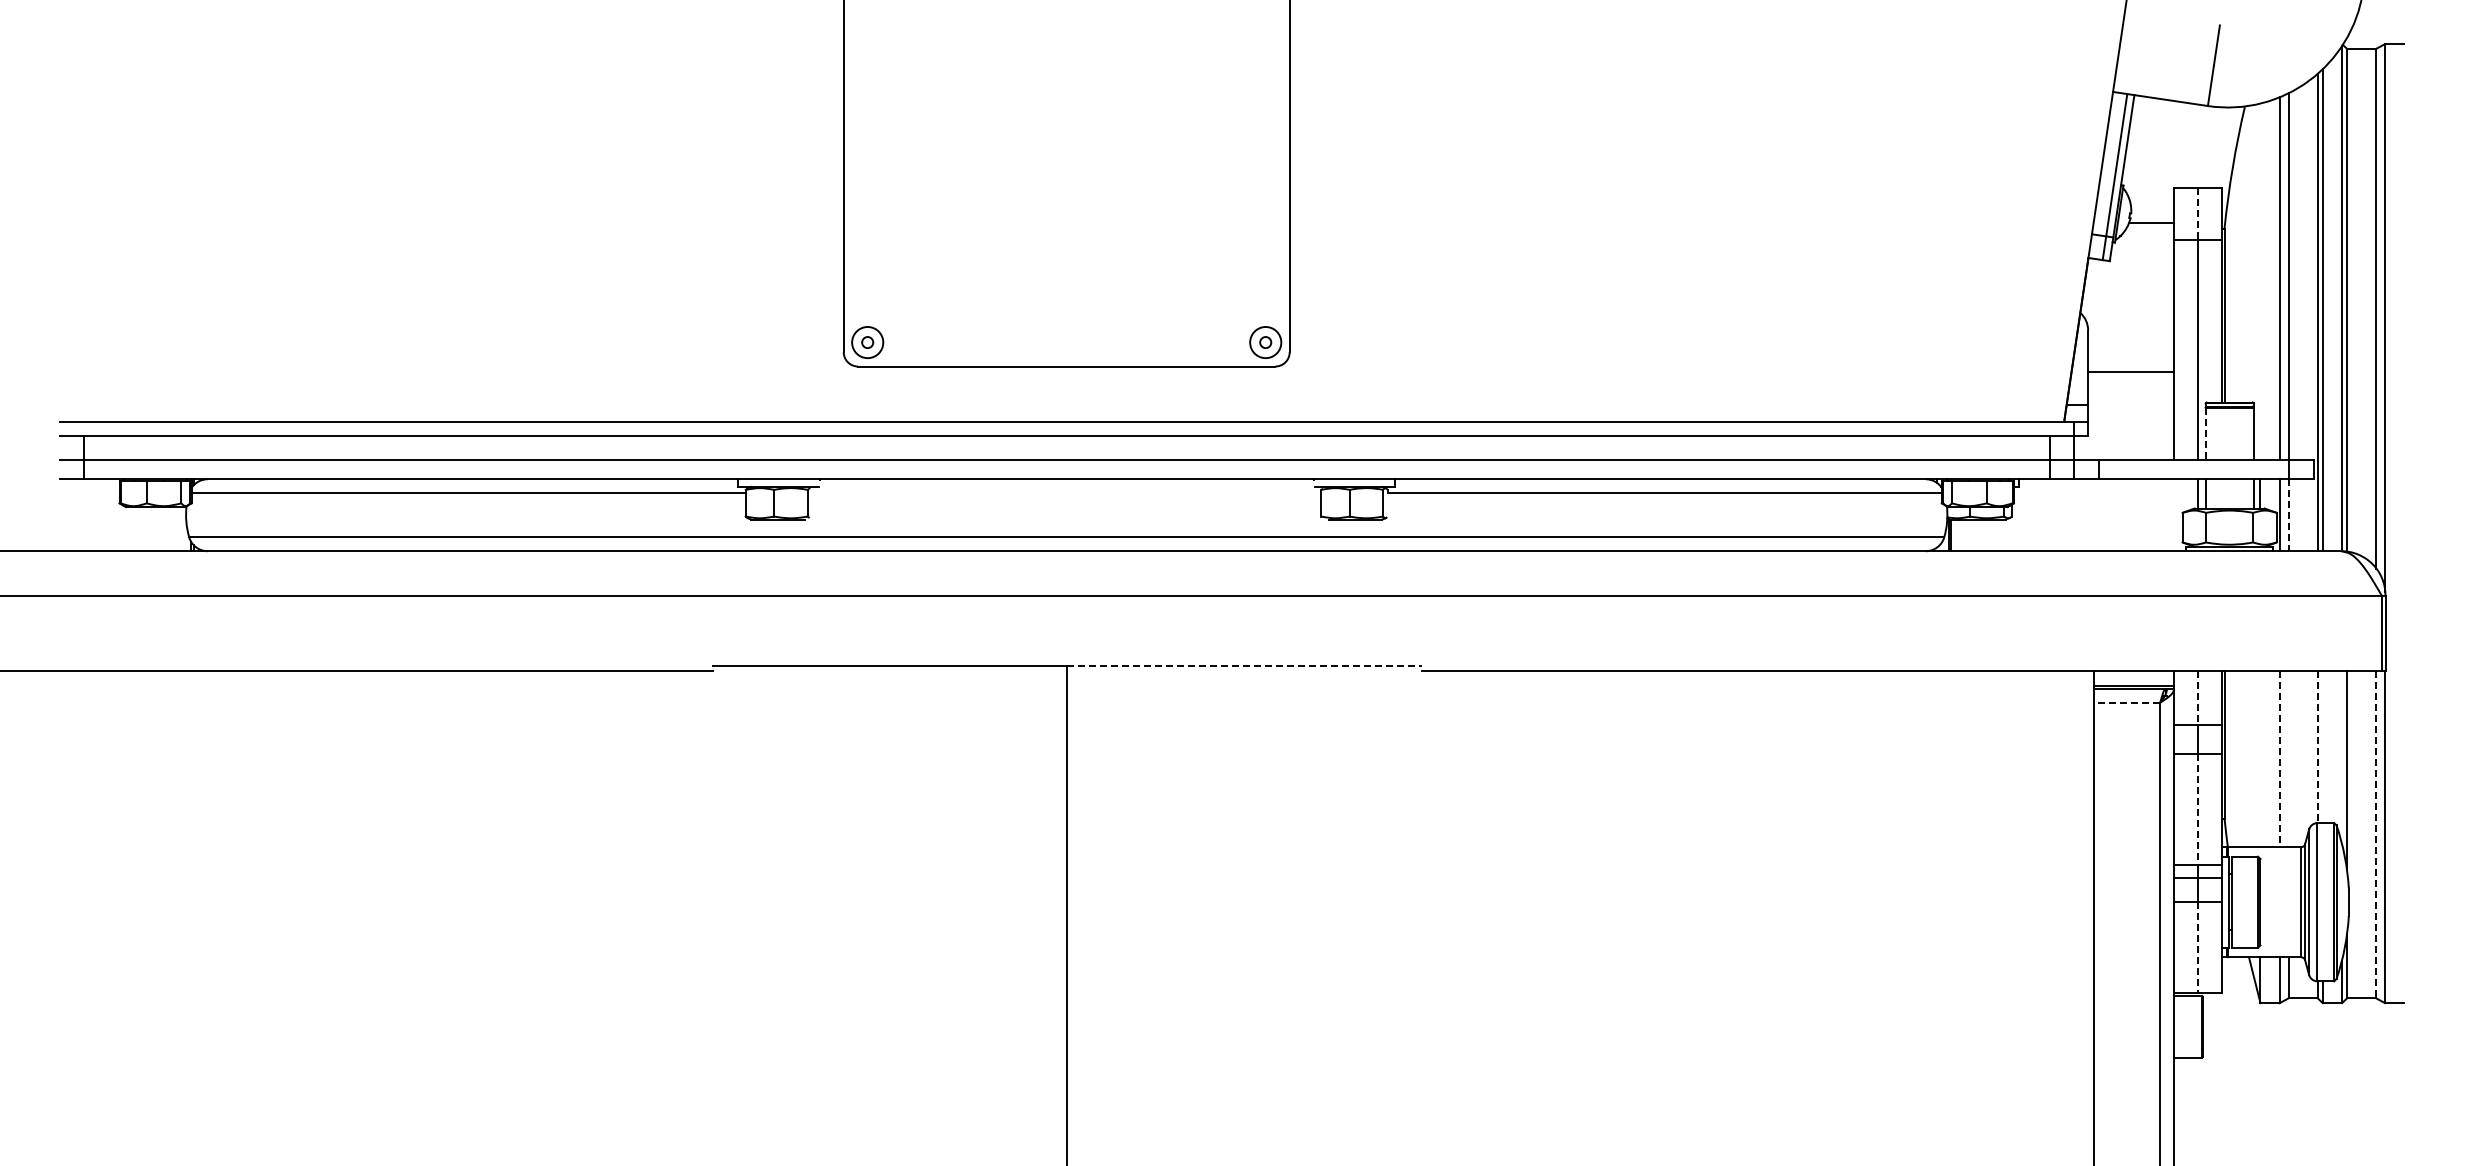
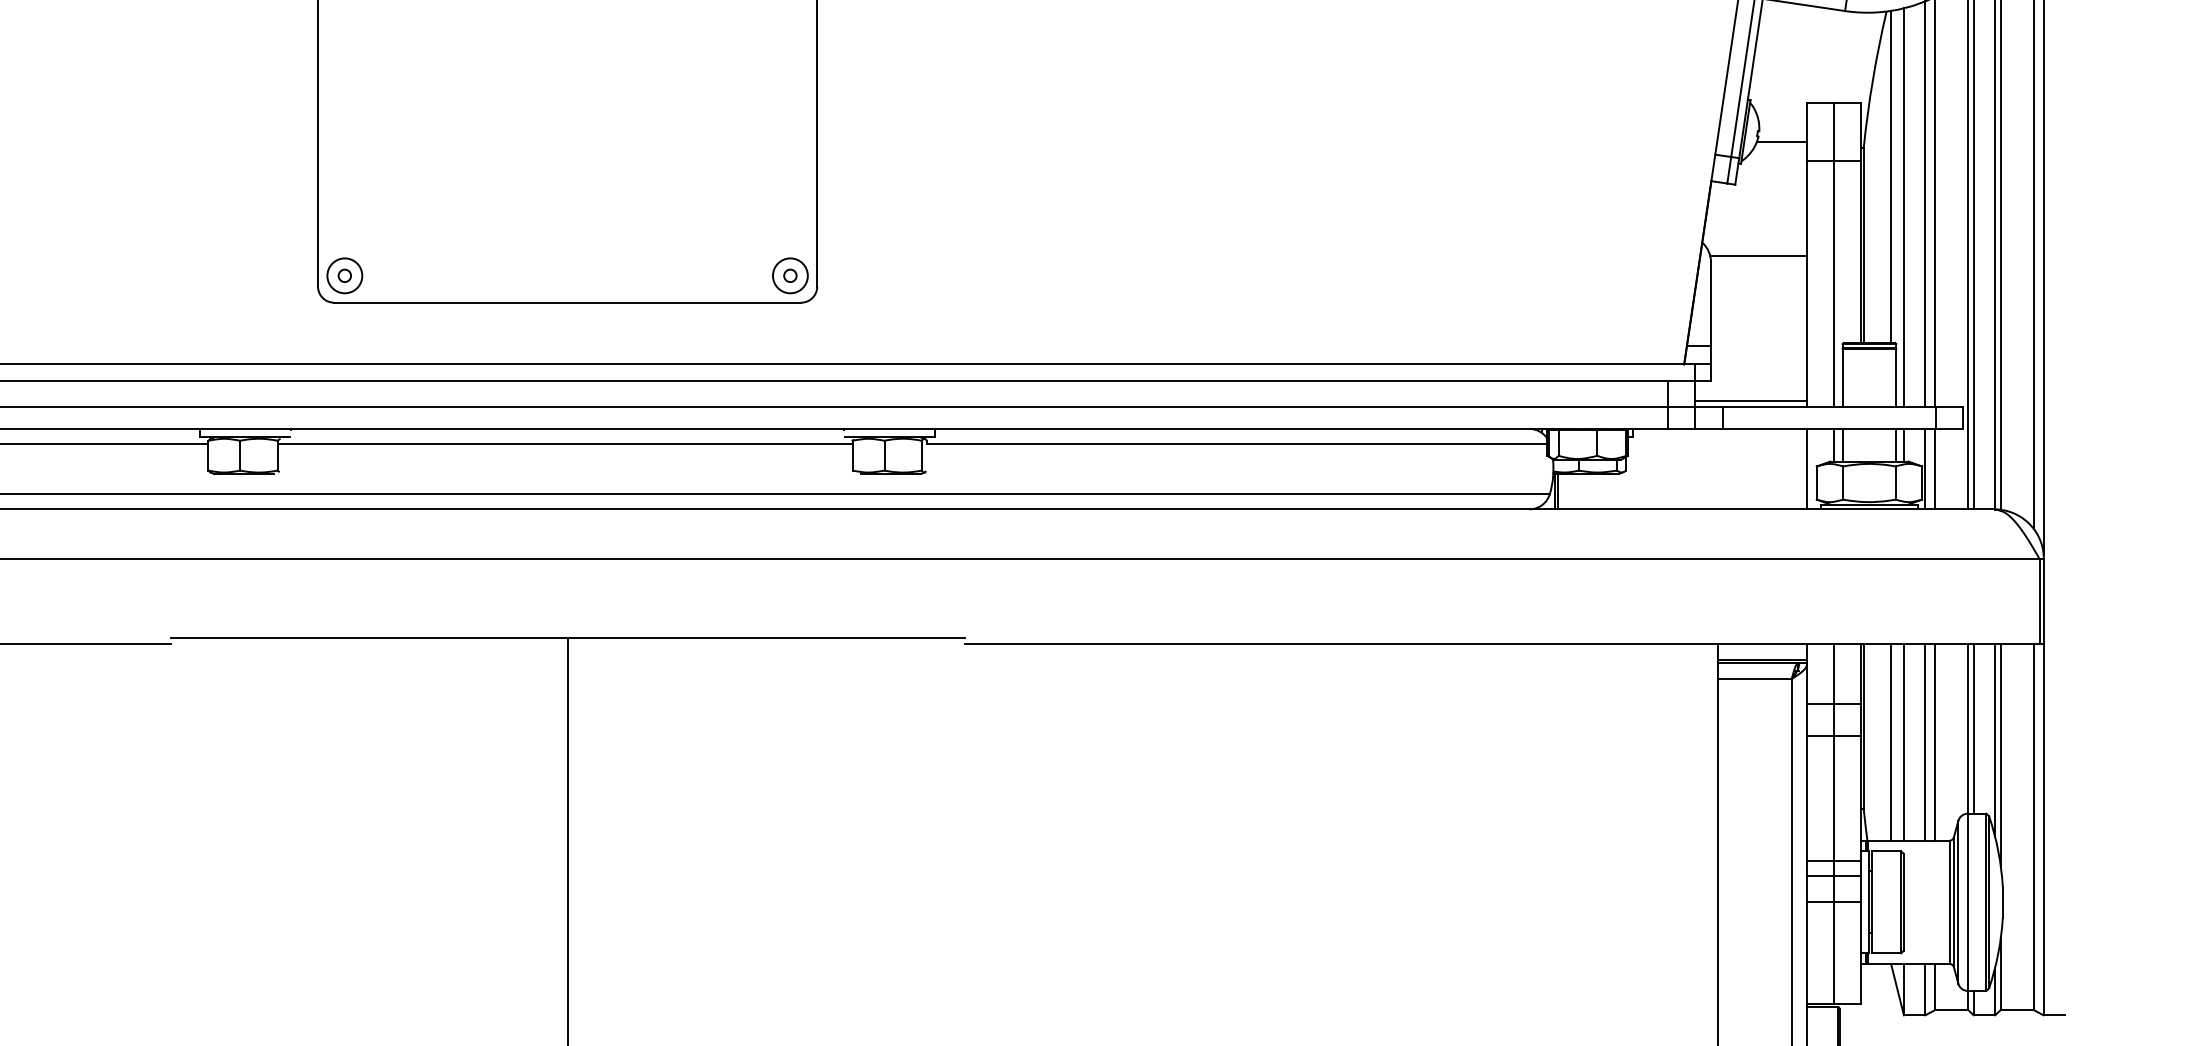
line: (2198, 214) -> (1834, 132), dashed -> solid
line: (2248, 253) -> (1890, 176), added
line: (2260, 281) -> (1903, 207), added
line: (2130, 372) -> (1758, 256), moved
line: (2205, 434) -> (1842, 378), dashed -> solid
line: (2123, 454) -> (1750, 401), added
line: (1065, 492) -> (566, 443), added
line: (2174, 515) -> (1807, 469), added
line: (2288, 515) -> (1935, 469), dashed -> solid
line: (1244, 666) -> (766, 638), dashed -> solid
line: (2198, 697) -> (1834, 673), dashed -> solid
line: (2126, 702) -> (1753, 678), dashed -> solid
line: (2317, 747) -> (1967, 729), dashed -> solid
line: (2322, 747) -> (1973, 729), added
line: (2342, 757) -> (1995, 740), added
line: (2248, 759) -> (1890, 742), added
line: (2260, 759) -> (1903, 742), added
line: (2279, 759) -> (1925, 742), dashed -> solid
line: (2288, 759) -> (1935, 742), added
line: (2198, 809) -> (1834, 798), dashed -> solid
line: (2376, 834) -> (2033, 826), dashed -> solid
line: (2198, 947) -> (1834, 953), dashed -> solid

